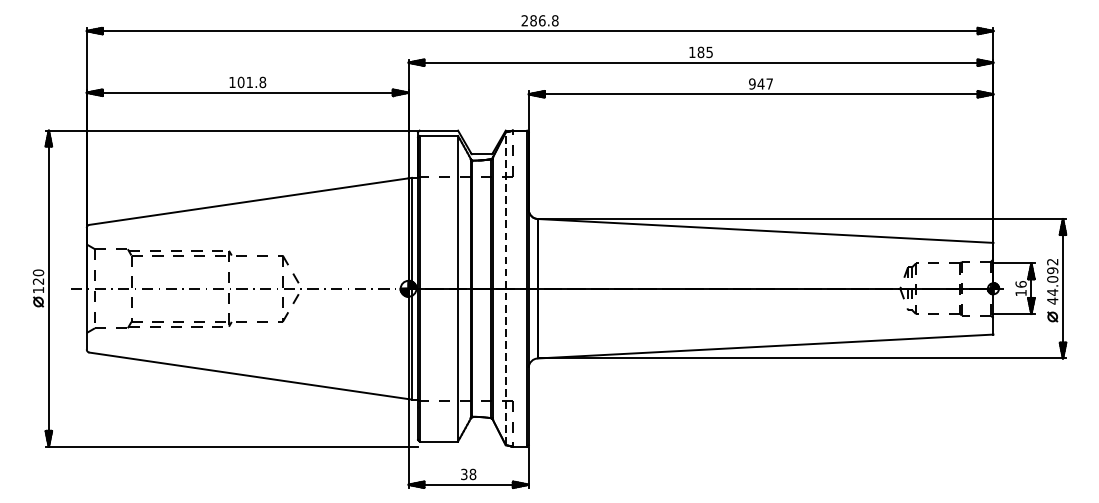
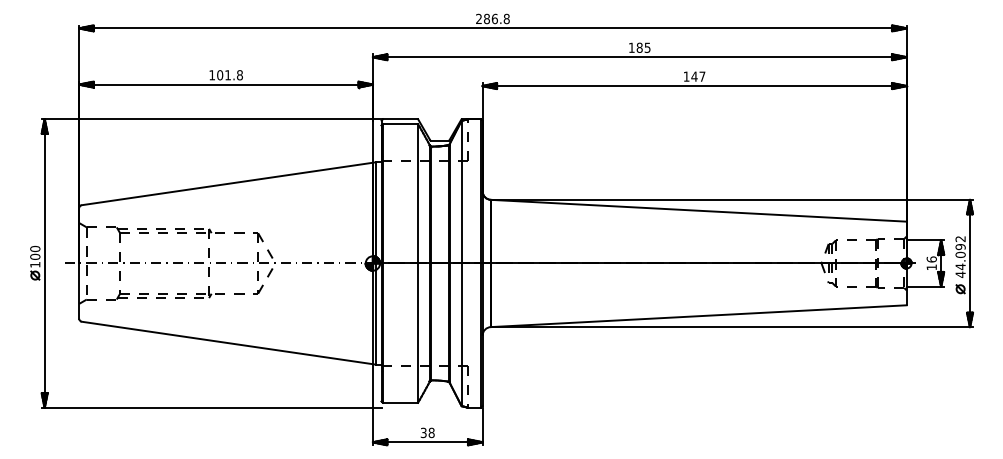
text: (752, 83) -> (686, 76), 947 -> 147
text: (38, 281) -> (35, 256), 120 -> 100
line: (505, 288) -> (461, 263), dashed -> solid

